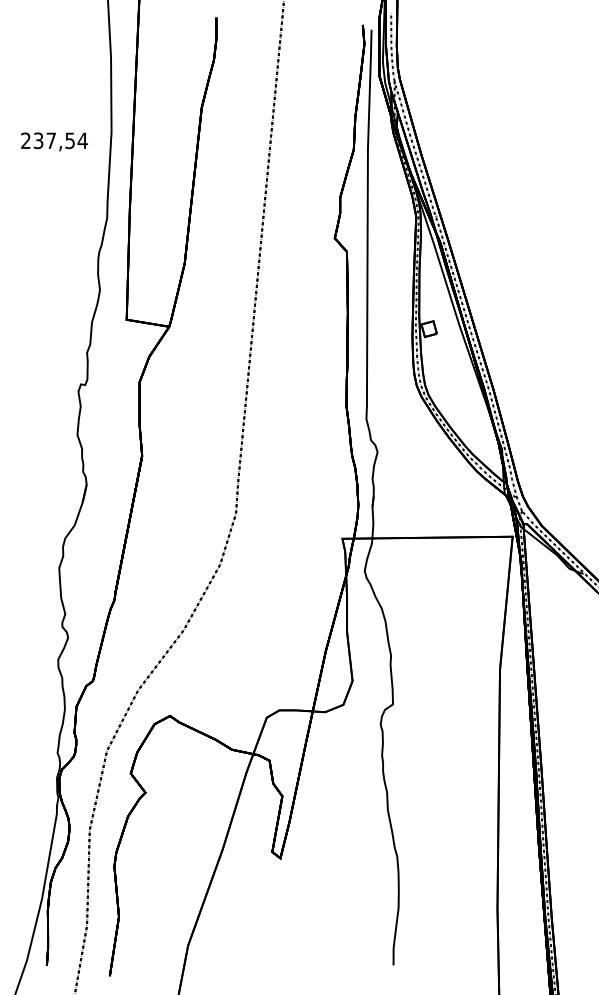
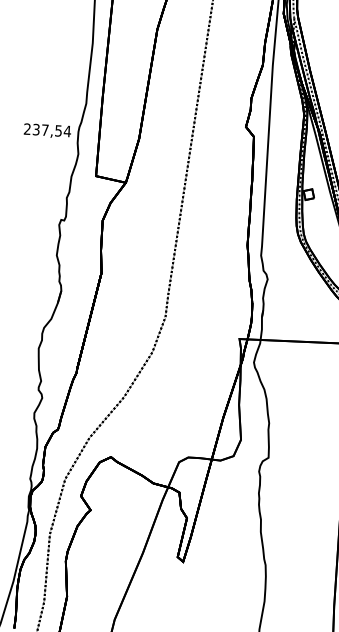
text: (54, 141) -> (47, 130), moved

